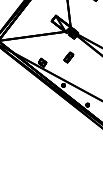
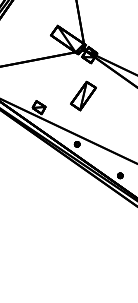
part: (68, 57) -> (83, 96), size x1.67

